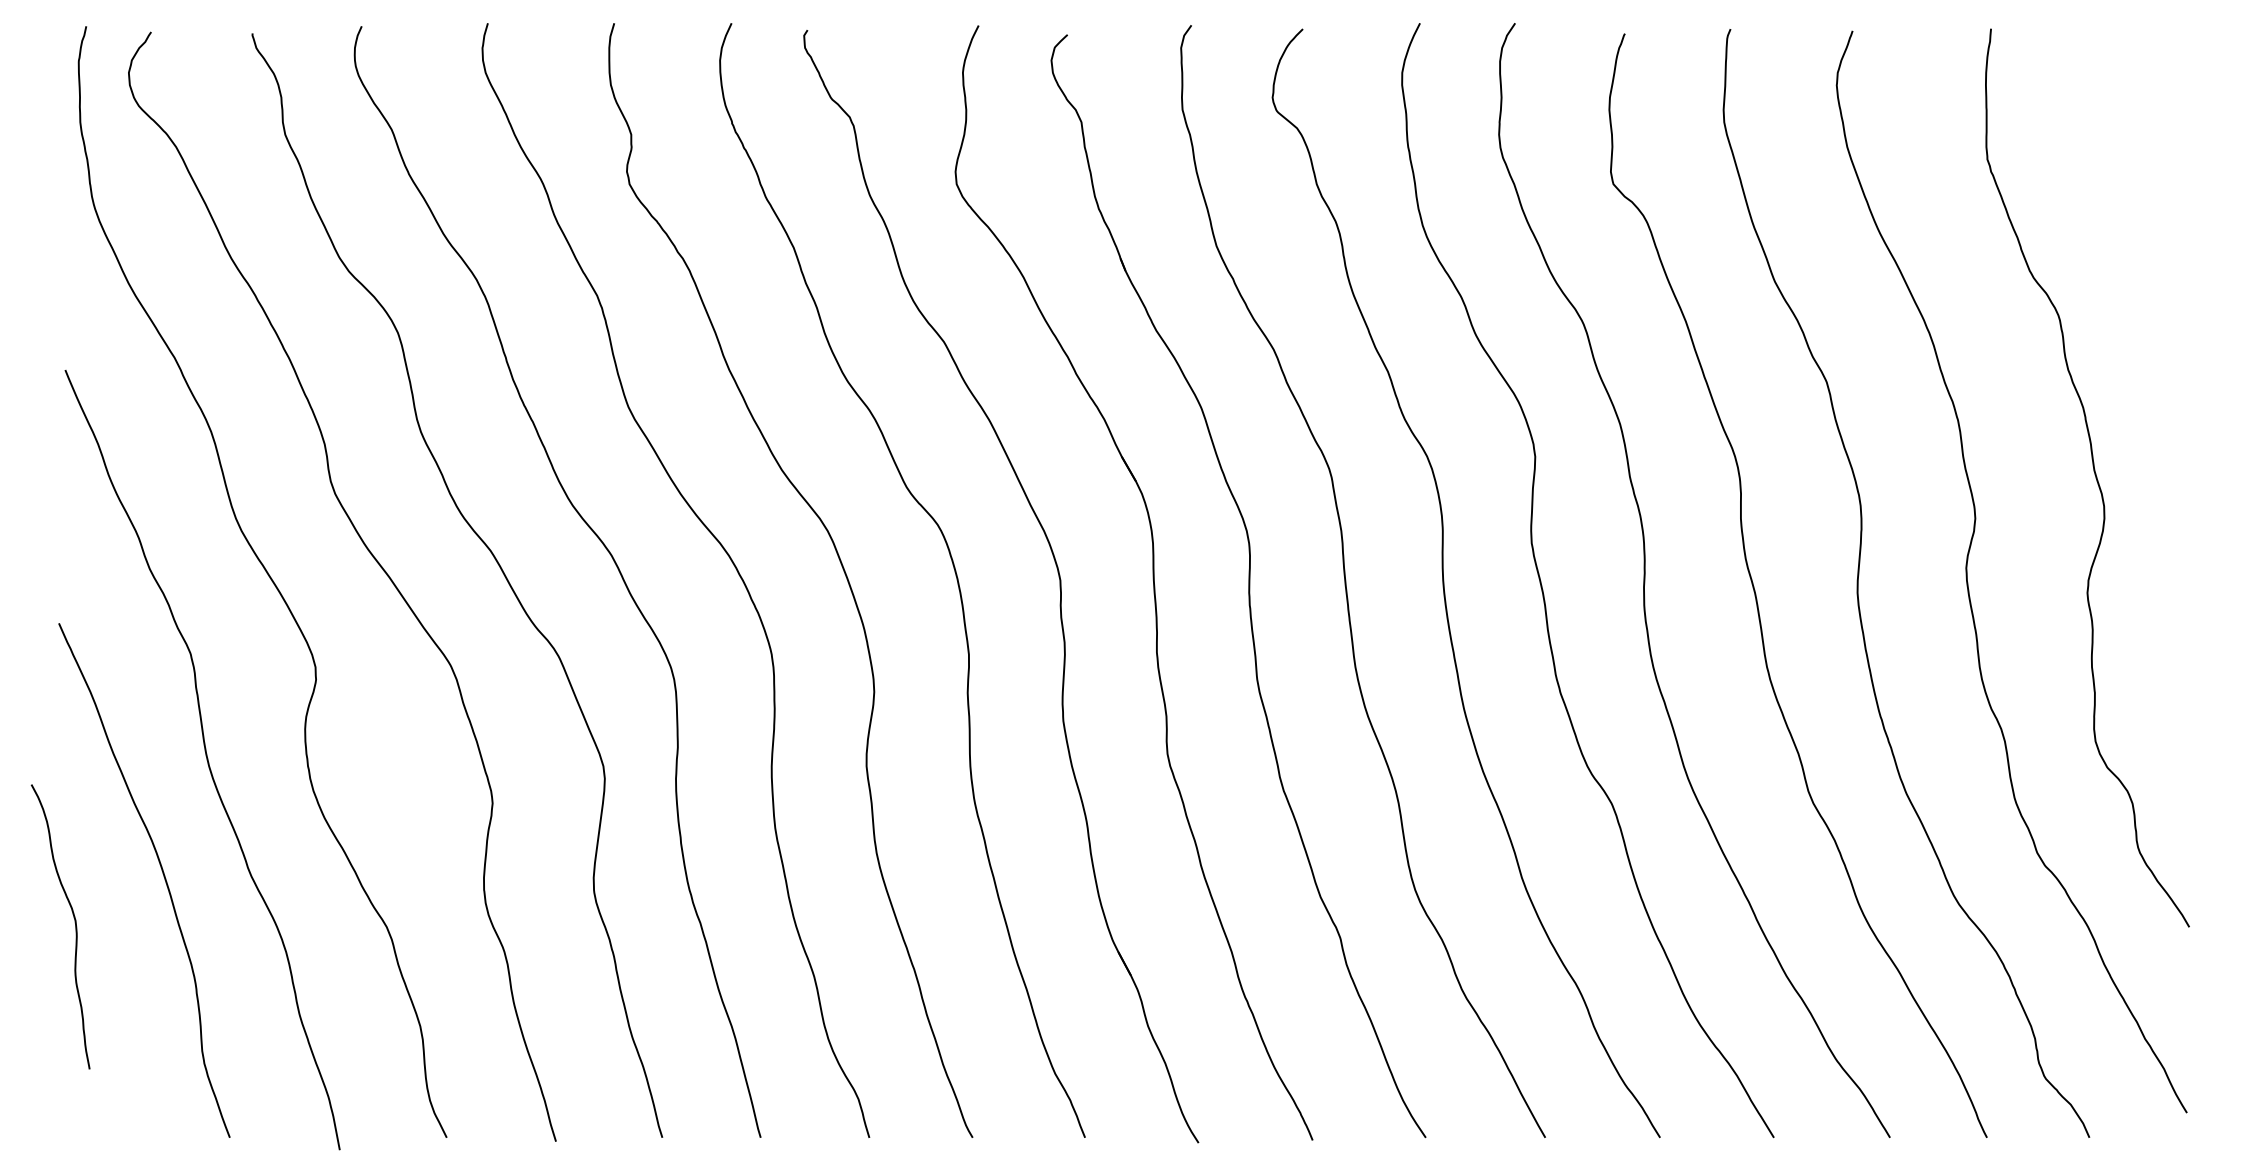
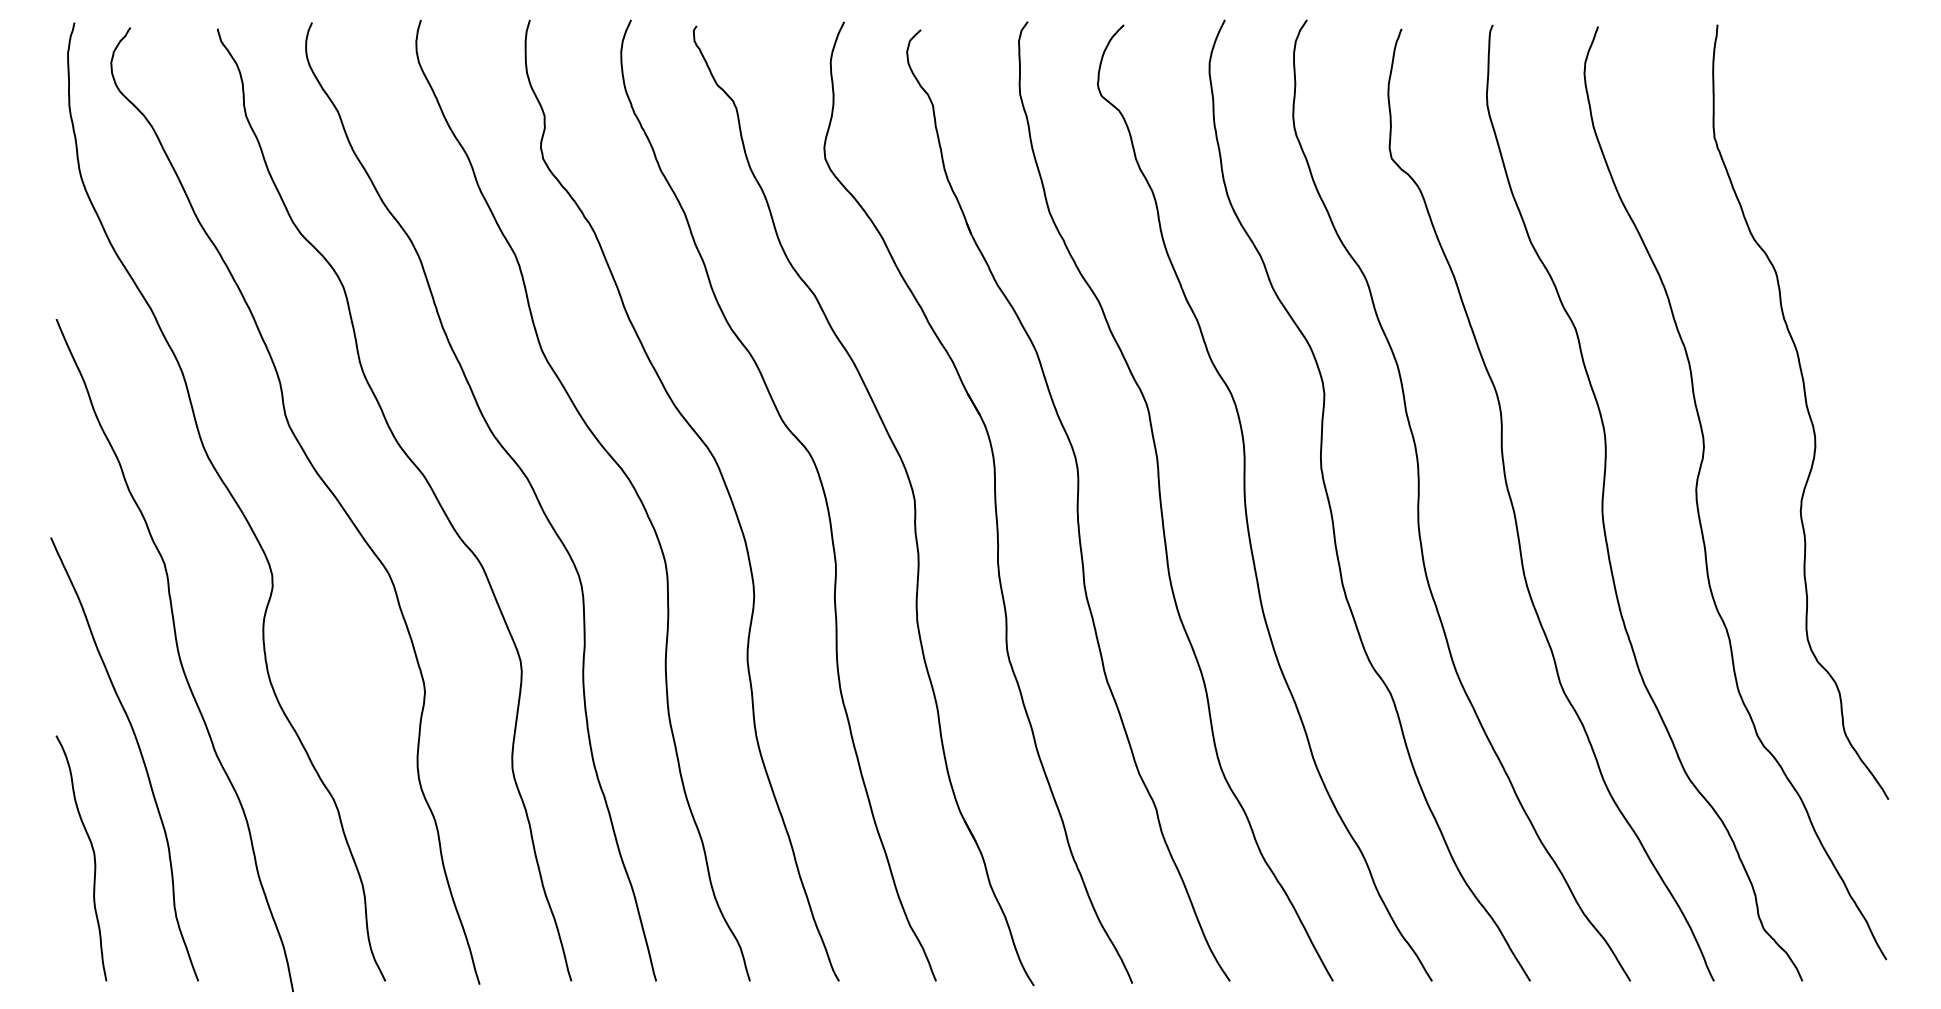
curve: (74, 926) -> (93, 858), moved

